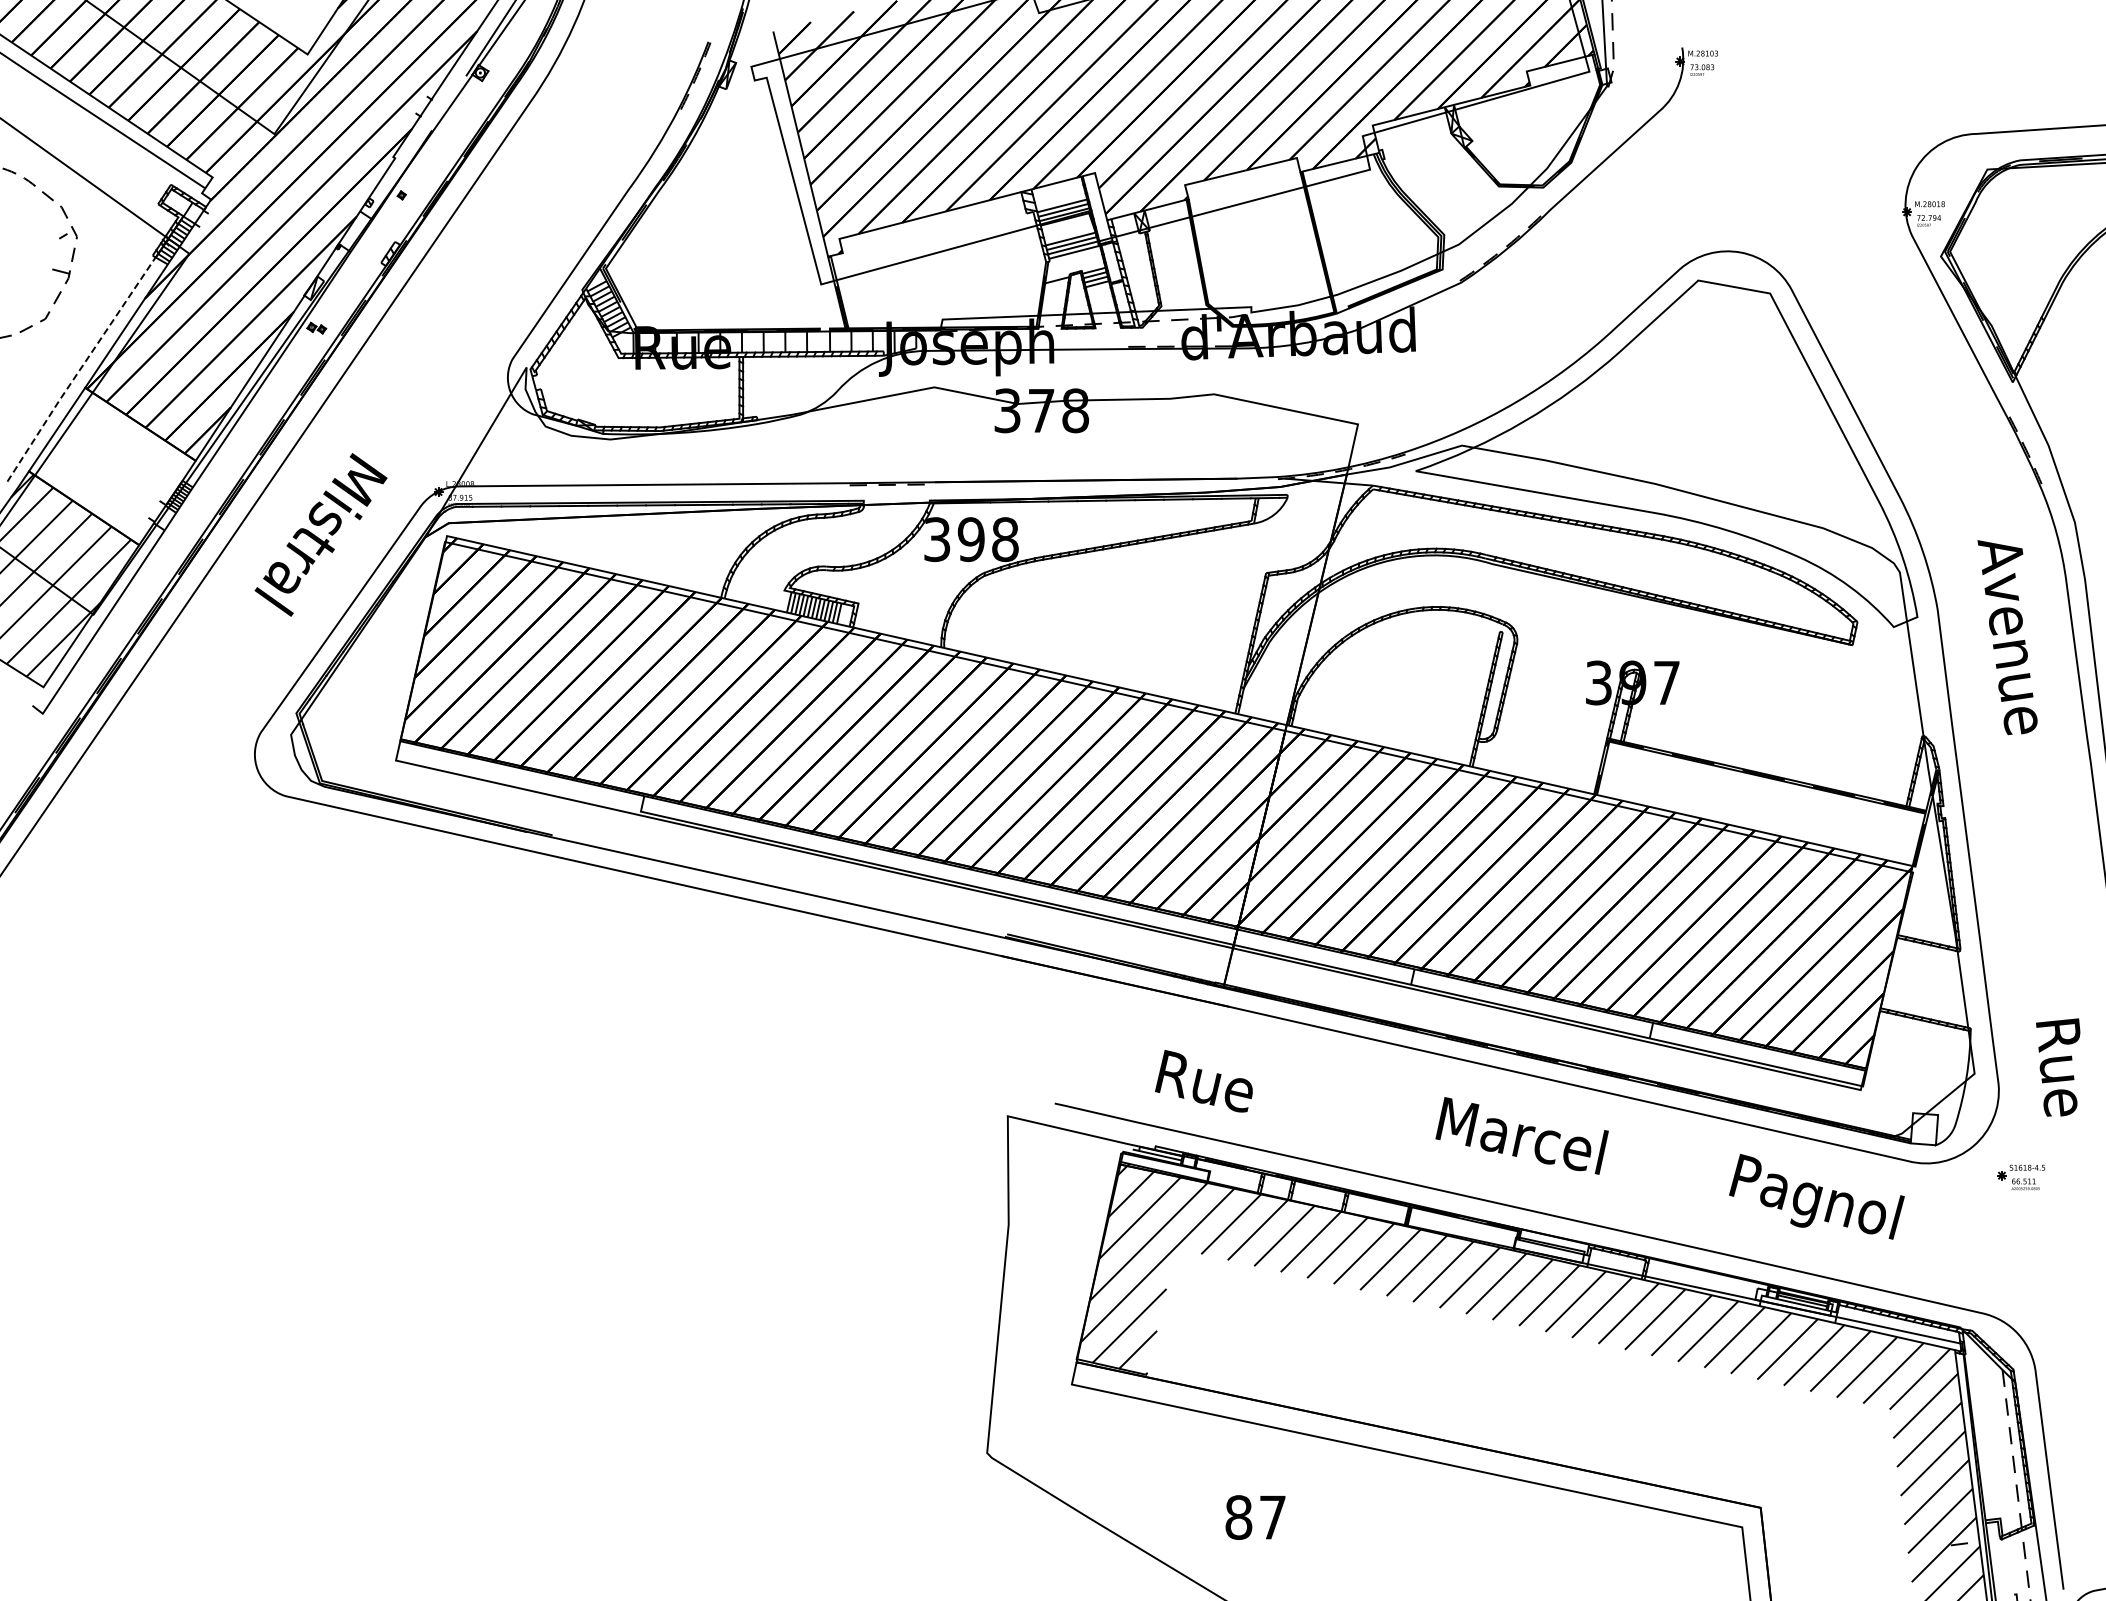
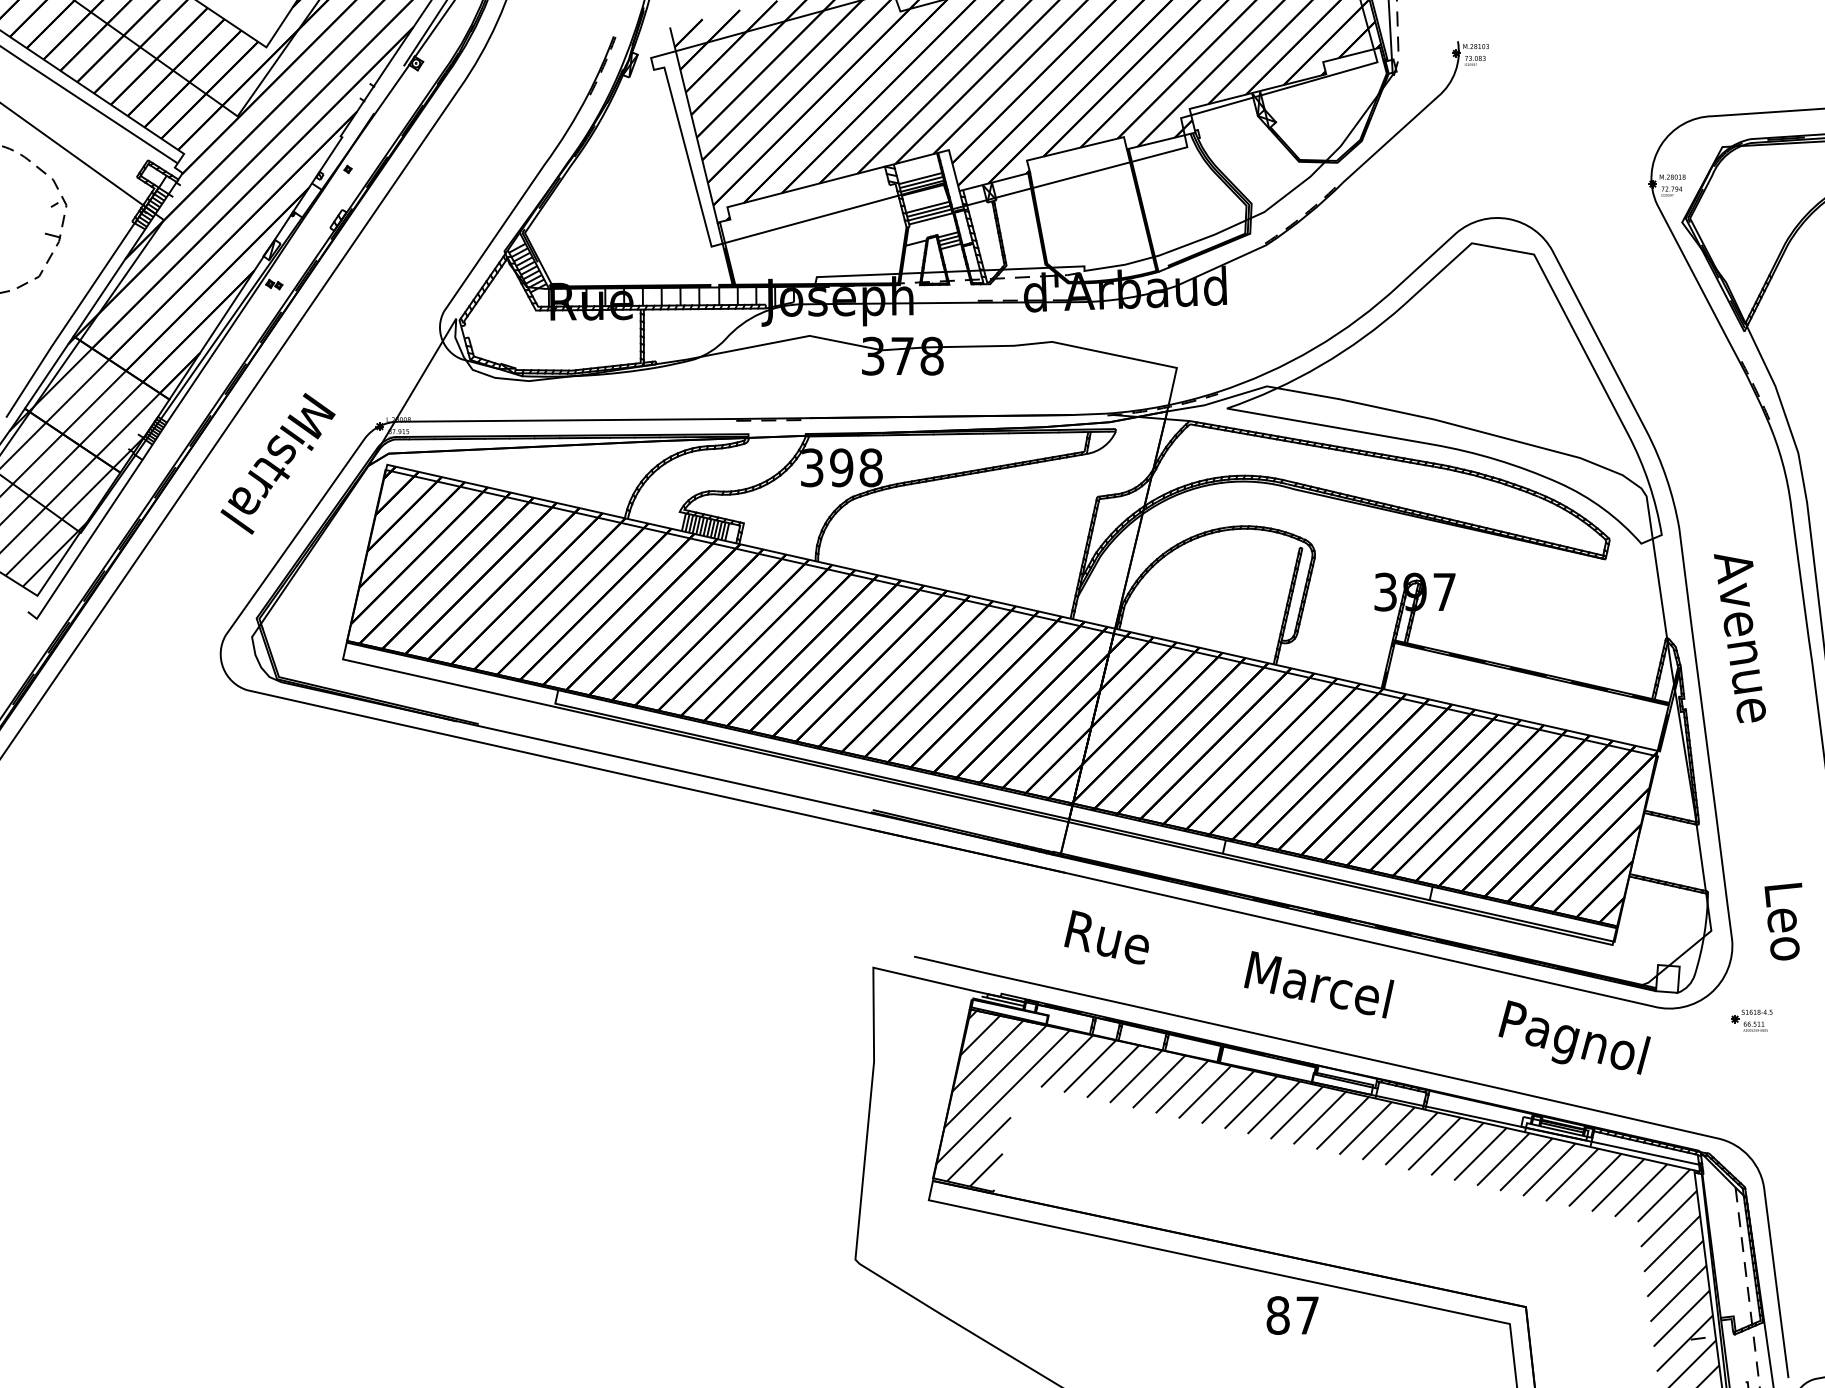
line: (80, 369) -> (69, 320), dashed -> solid
hatch: (108, 464) -> (93, 402), added
text: (2007, 637) -> (1739, 638), moved
text: (2058, 1069) -> (1784, 927), Rue -> Leo
text: (1203, 1081) -> (1106, 937), moved
text: (1255, 1517) -> (1292, 1315), moved

